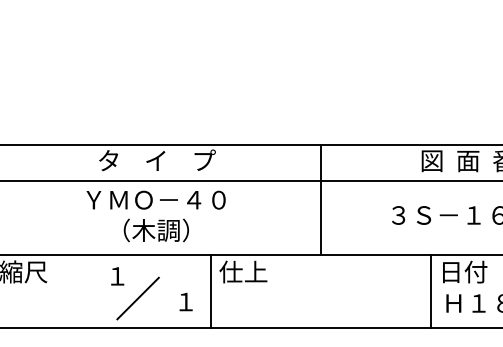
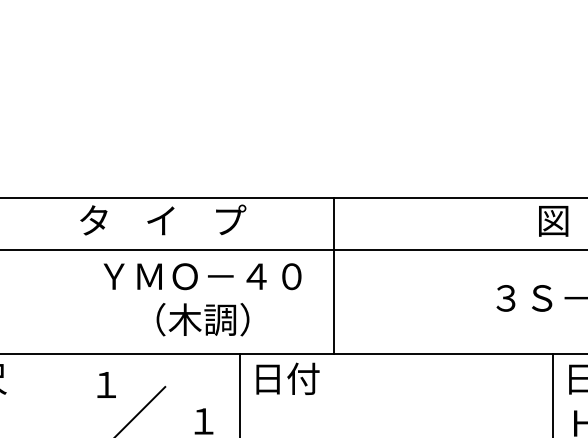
line: (321, 199) -> (333, 275), moved
text: (155, 216) -> (201, 299), moved
text: (243, 271) -> (285, 378), 仕上 -> 日付

